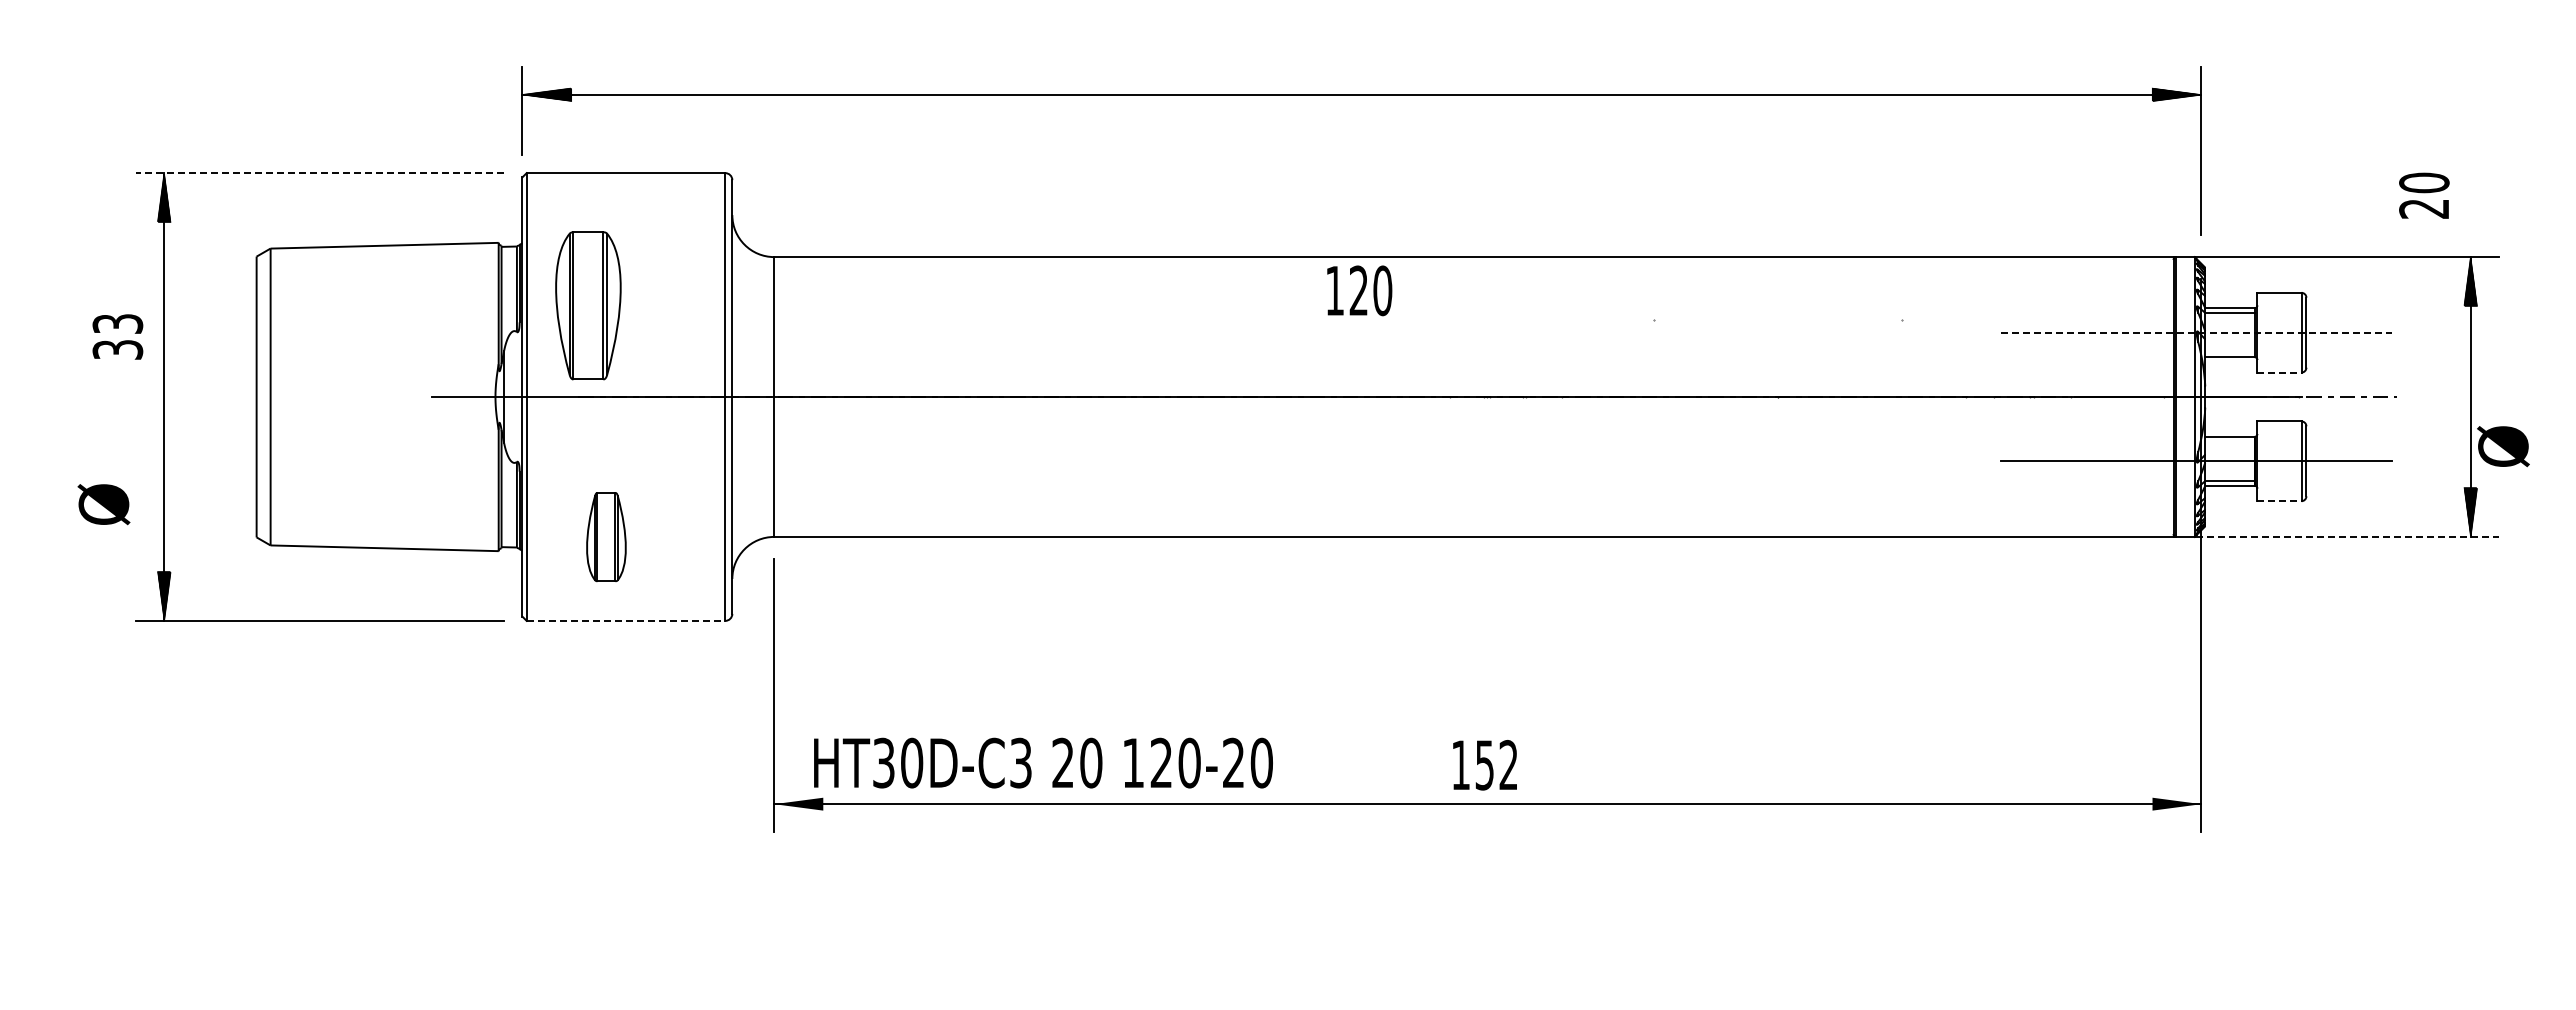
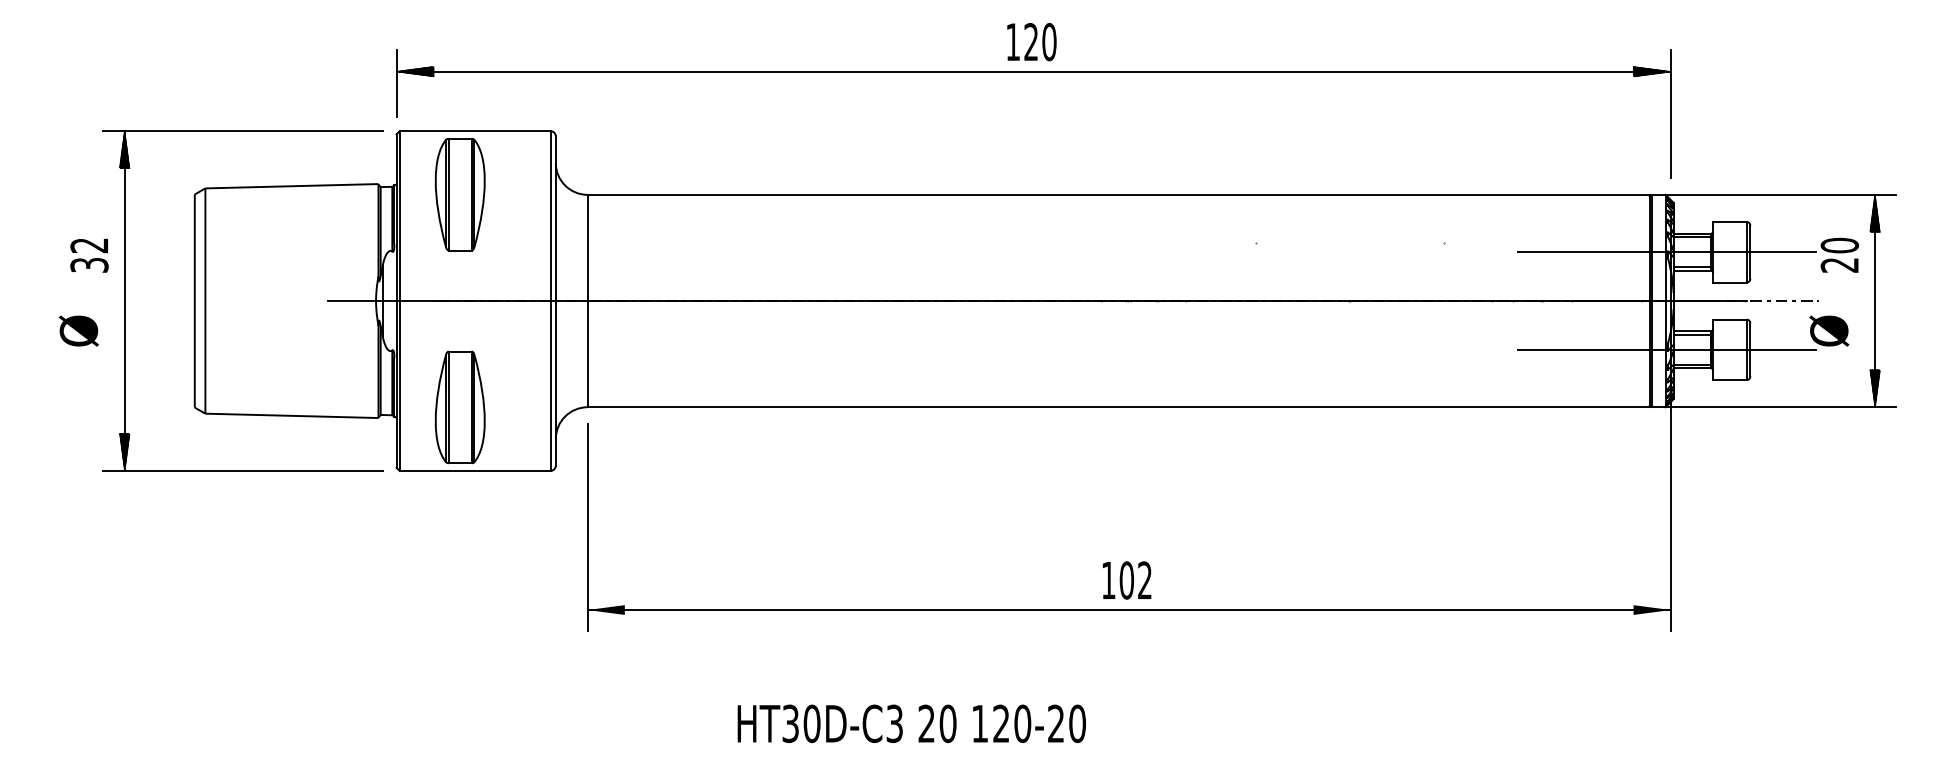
line: (319, 173) -> (242, 131), dashed -> solid
text: (2424, 195) -> (1839, 255), moved
text: (1359, 290) -> (1031, 41), moved
part: (588, 305) -> (460, 194), moved
text: (117, 323) -> (89, 245), 33 -> 32
line: (2196, 332) -> (1666, 252), dashed -> solid
line: (2229, 352) -> (1692, 267), added
line: (2279, 372) -> (1729, 282), dashed -> solid
line: (2229, 441) -> (1692, 334), added
text: (2503, 446) -> (1829, 331), moved
line: (2279, 501) -> (1729, 380), dashed -> solid
text: (103, 504) -> (78, 331), moved
part: (606, 536) -> (460, 406), size x1.67
line: (2347, 536) -> (1781, 406), dashed -> solid
line: (626, 620) -> (475, 470), dashed -> solid
text: (1043, 762) -> (911, 723), moved
text: (1484, 765) -> (1126, 580), 152 -> 102

